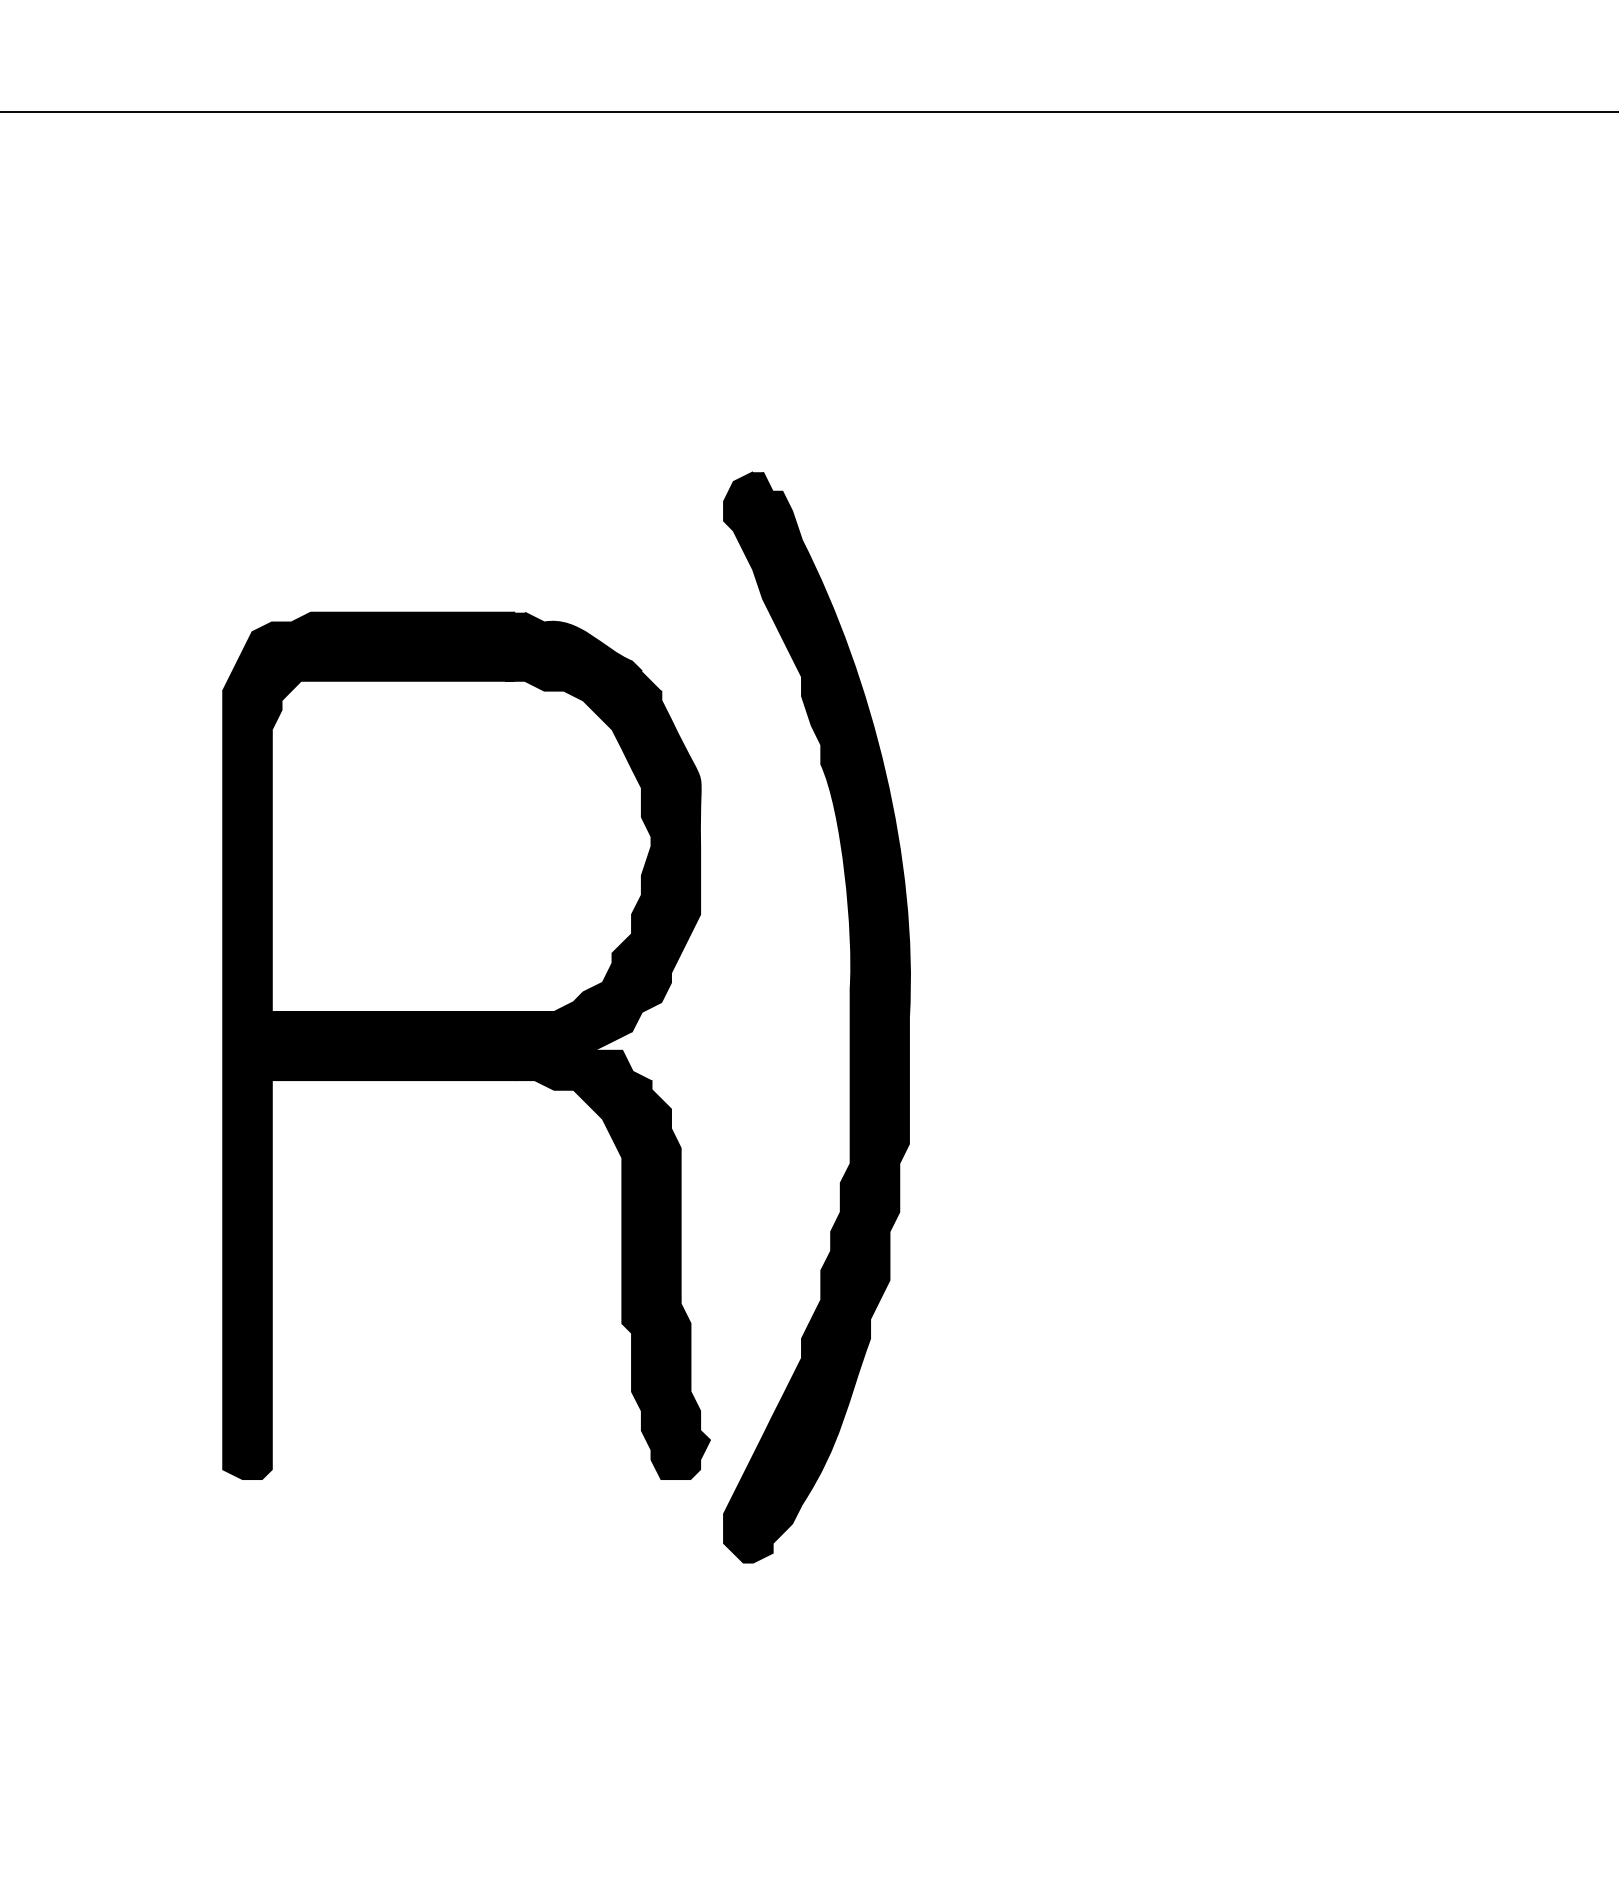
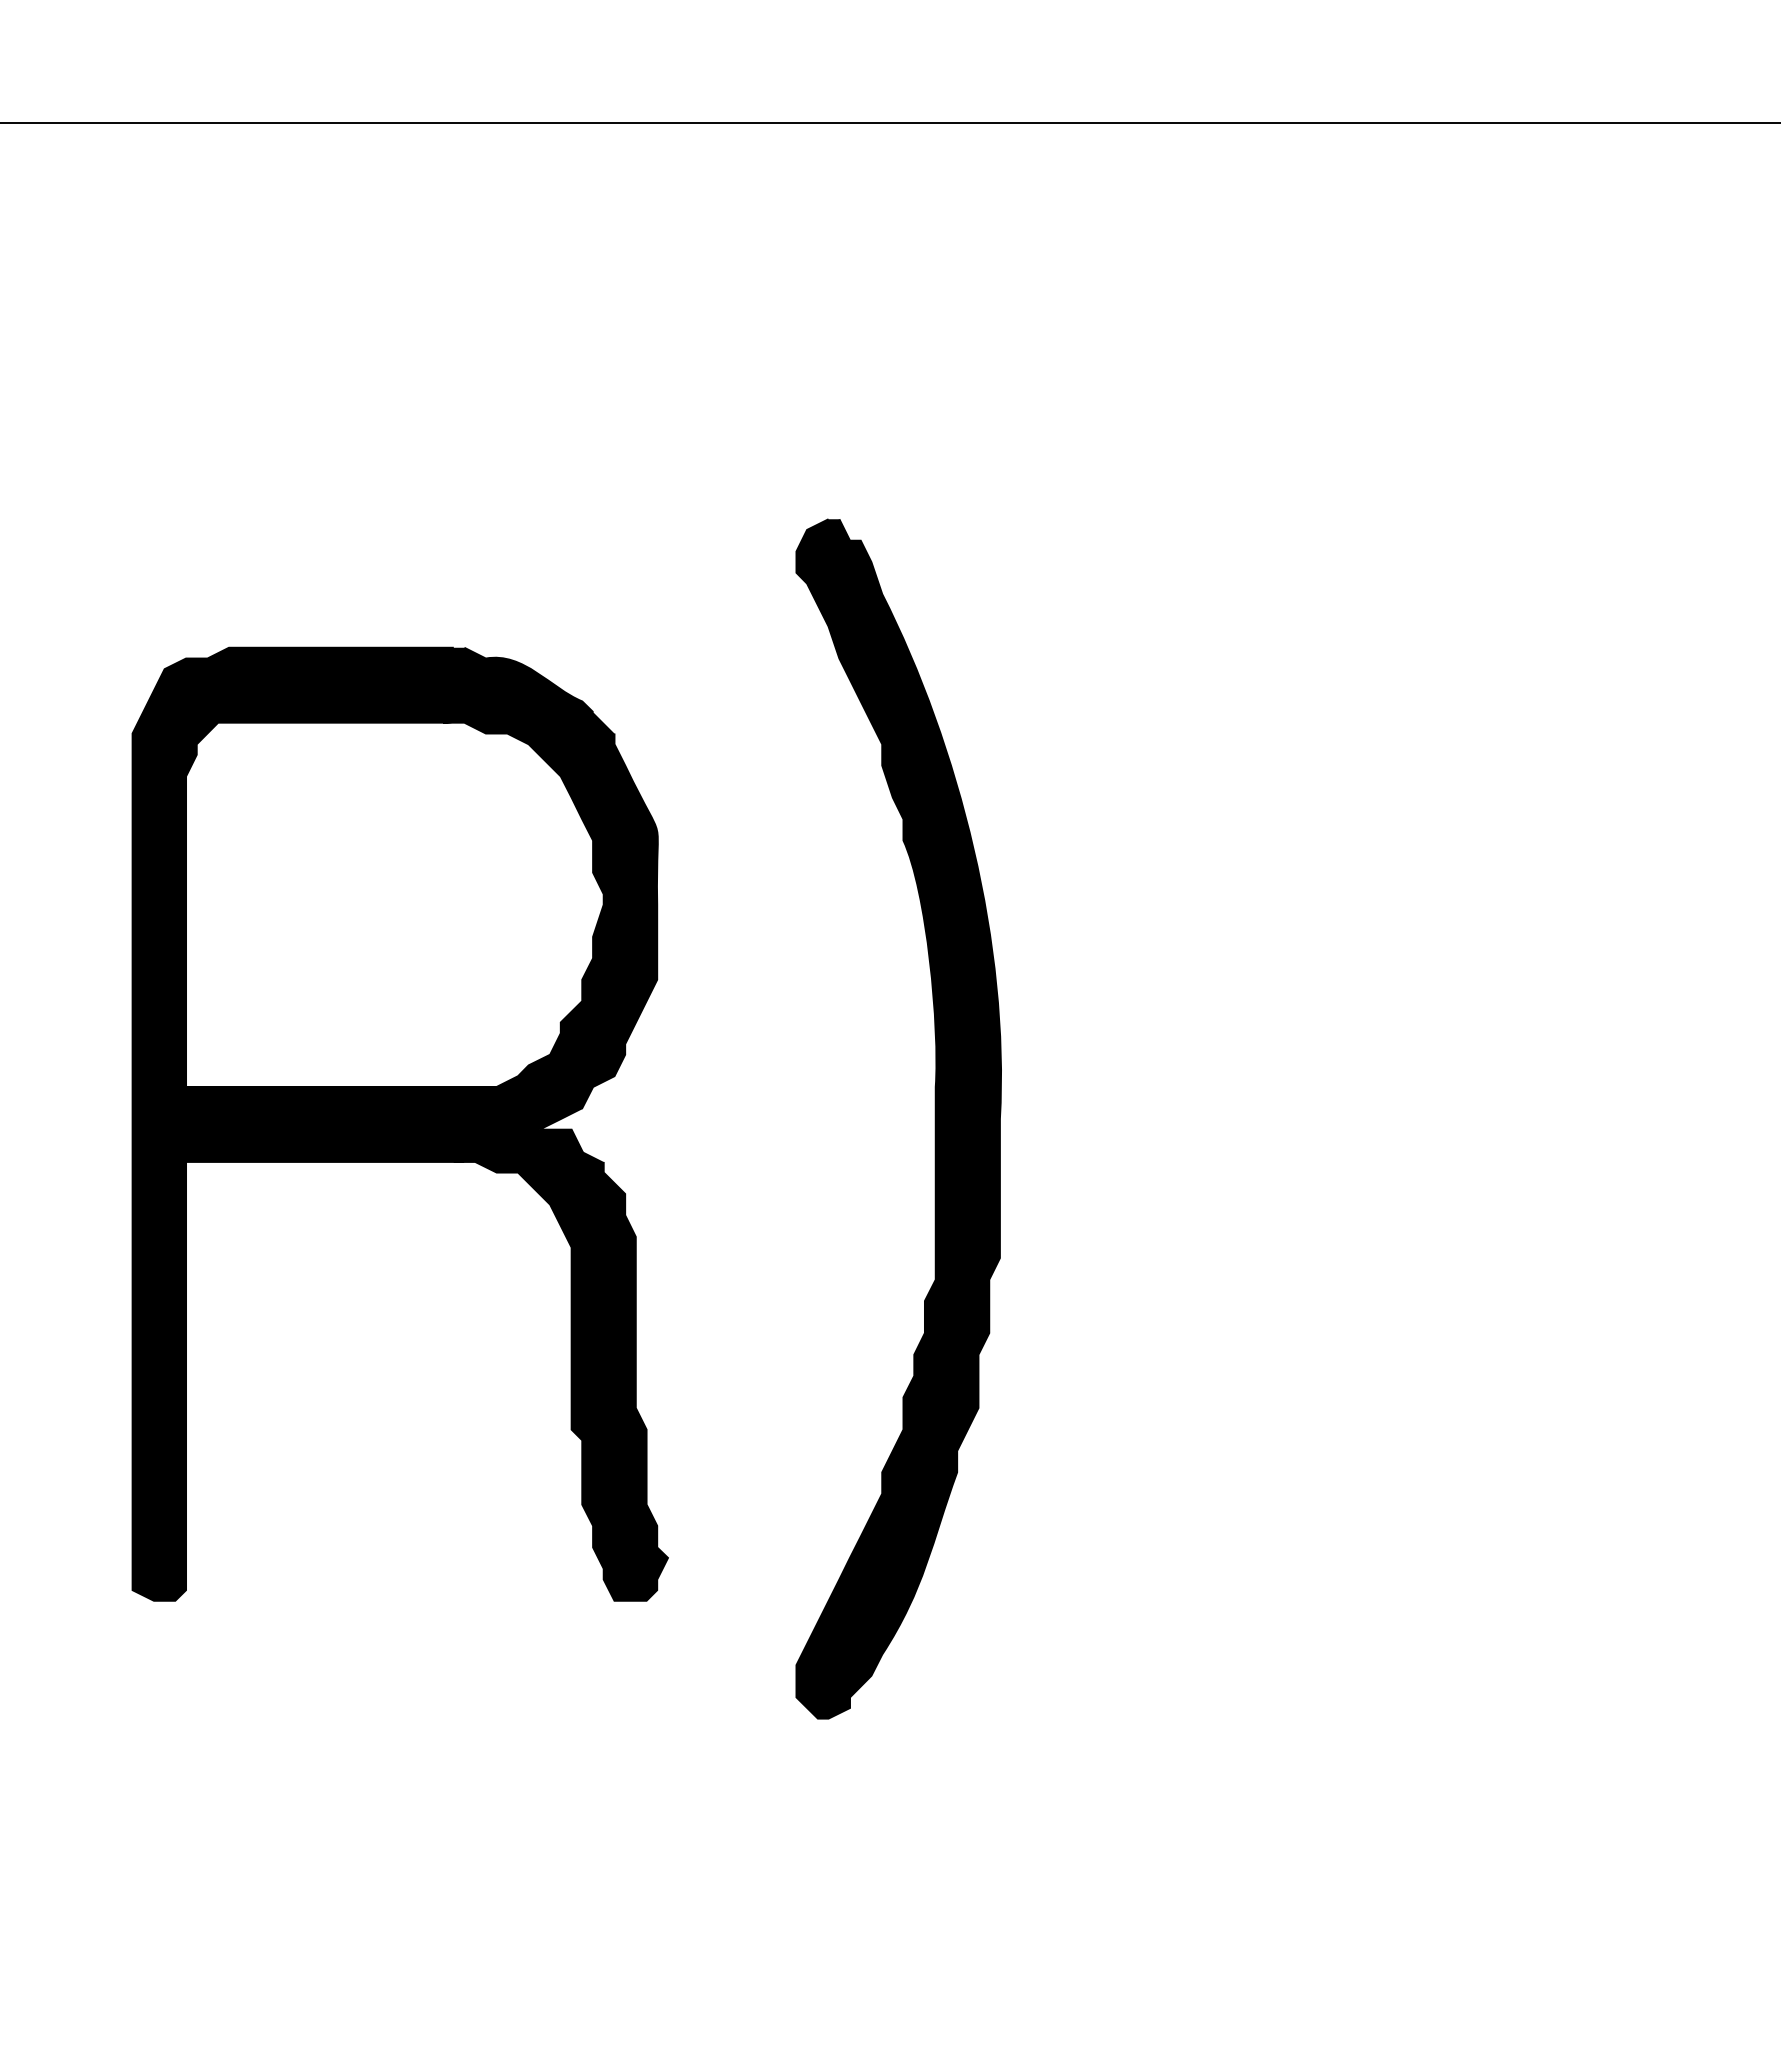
part: (465, 1045) -> (399, 1123), moved

